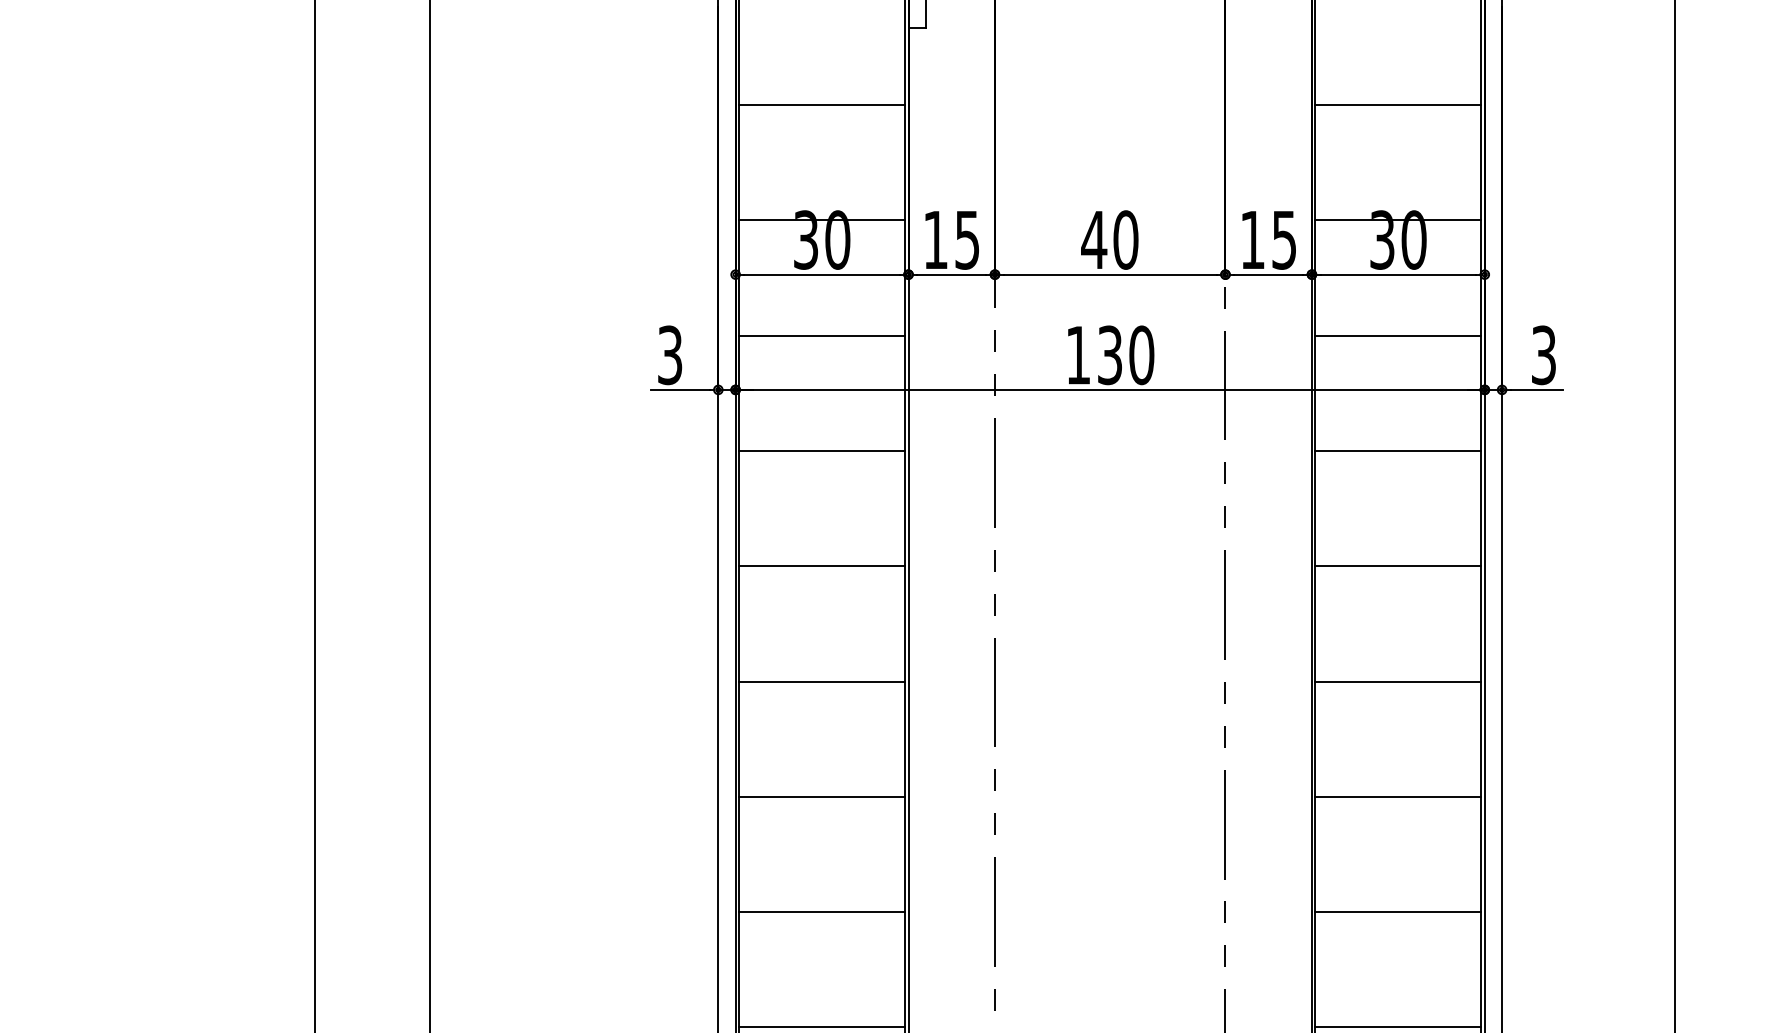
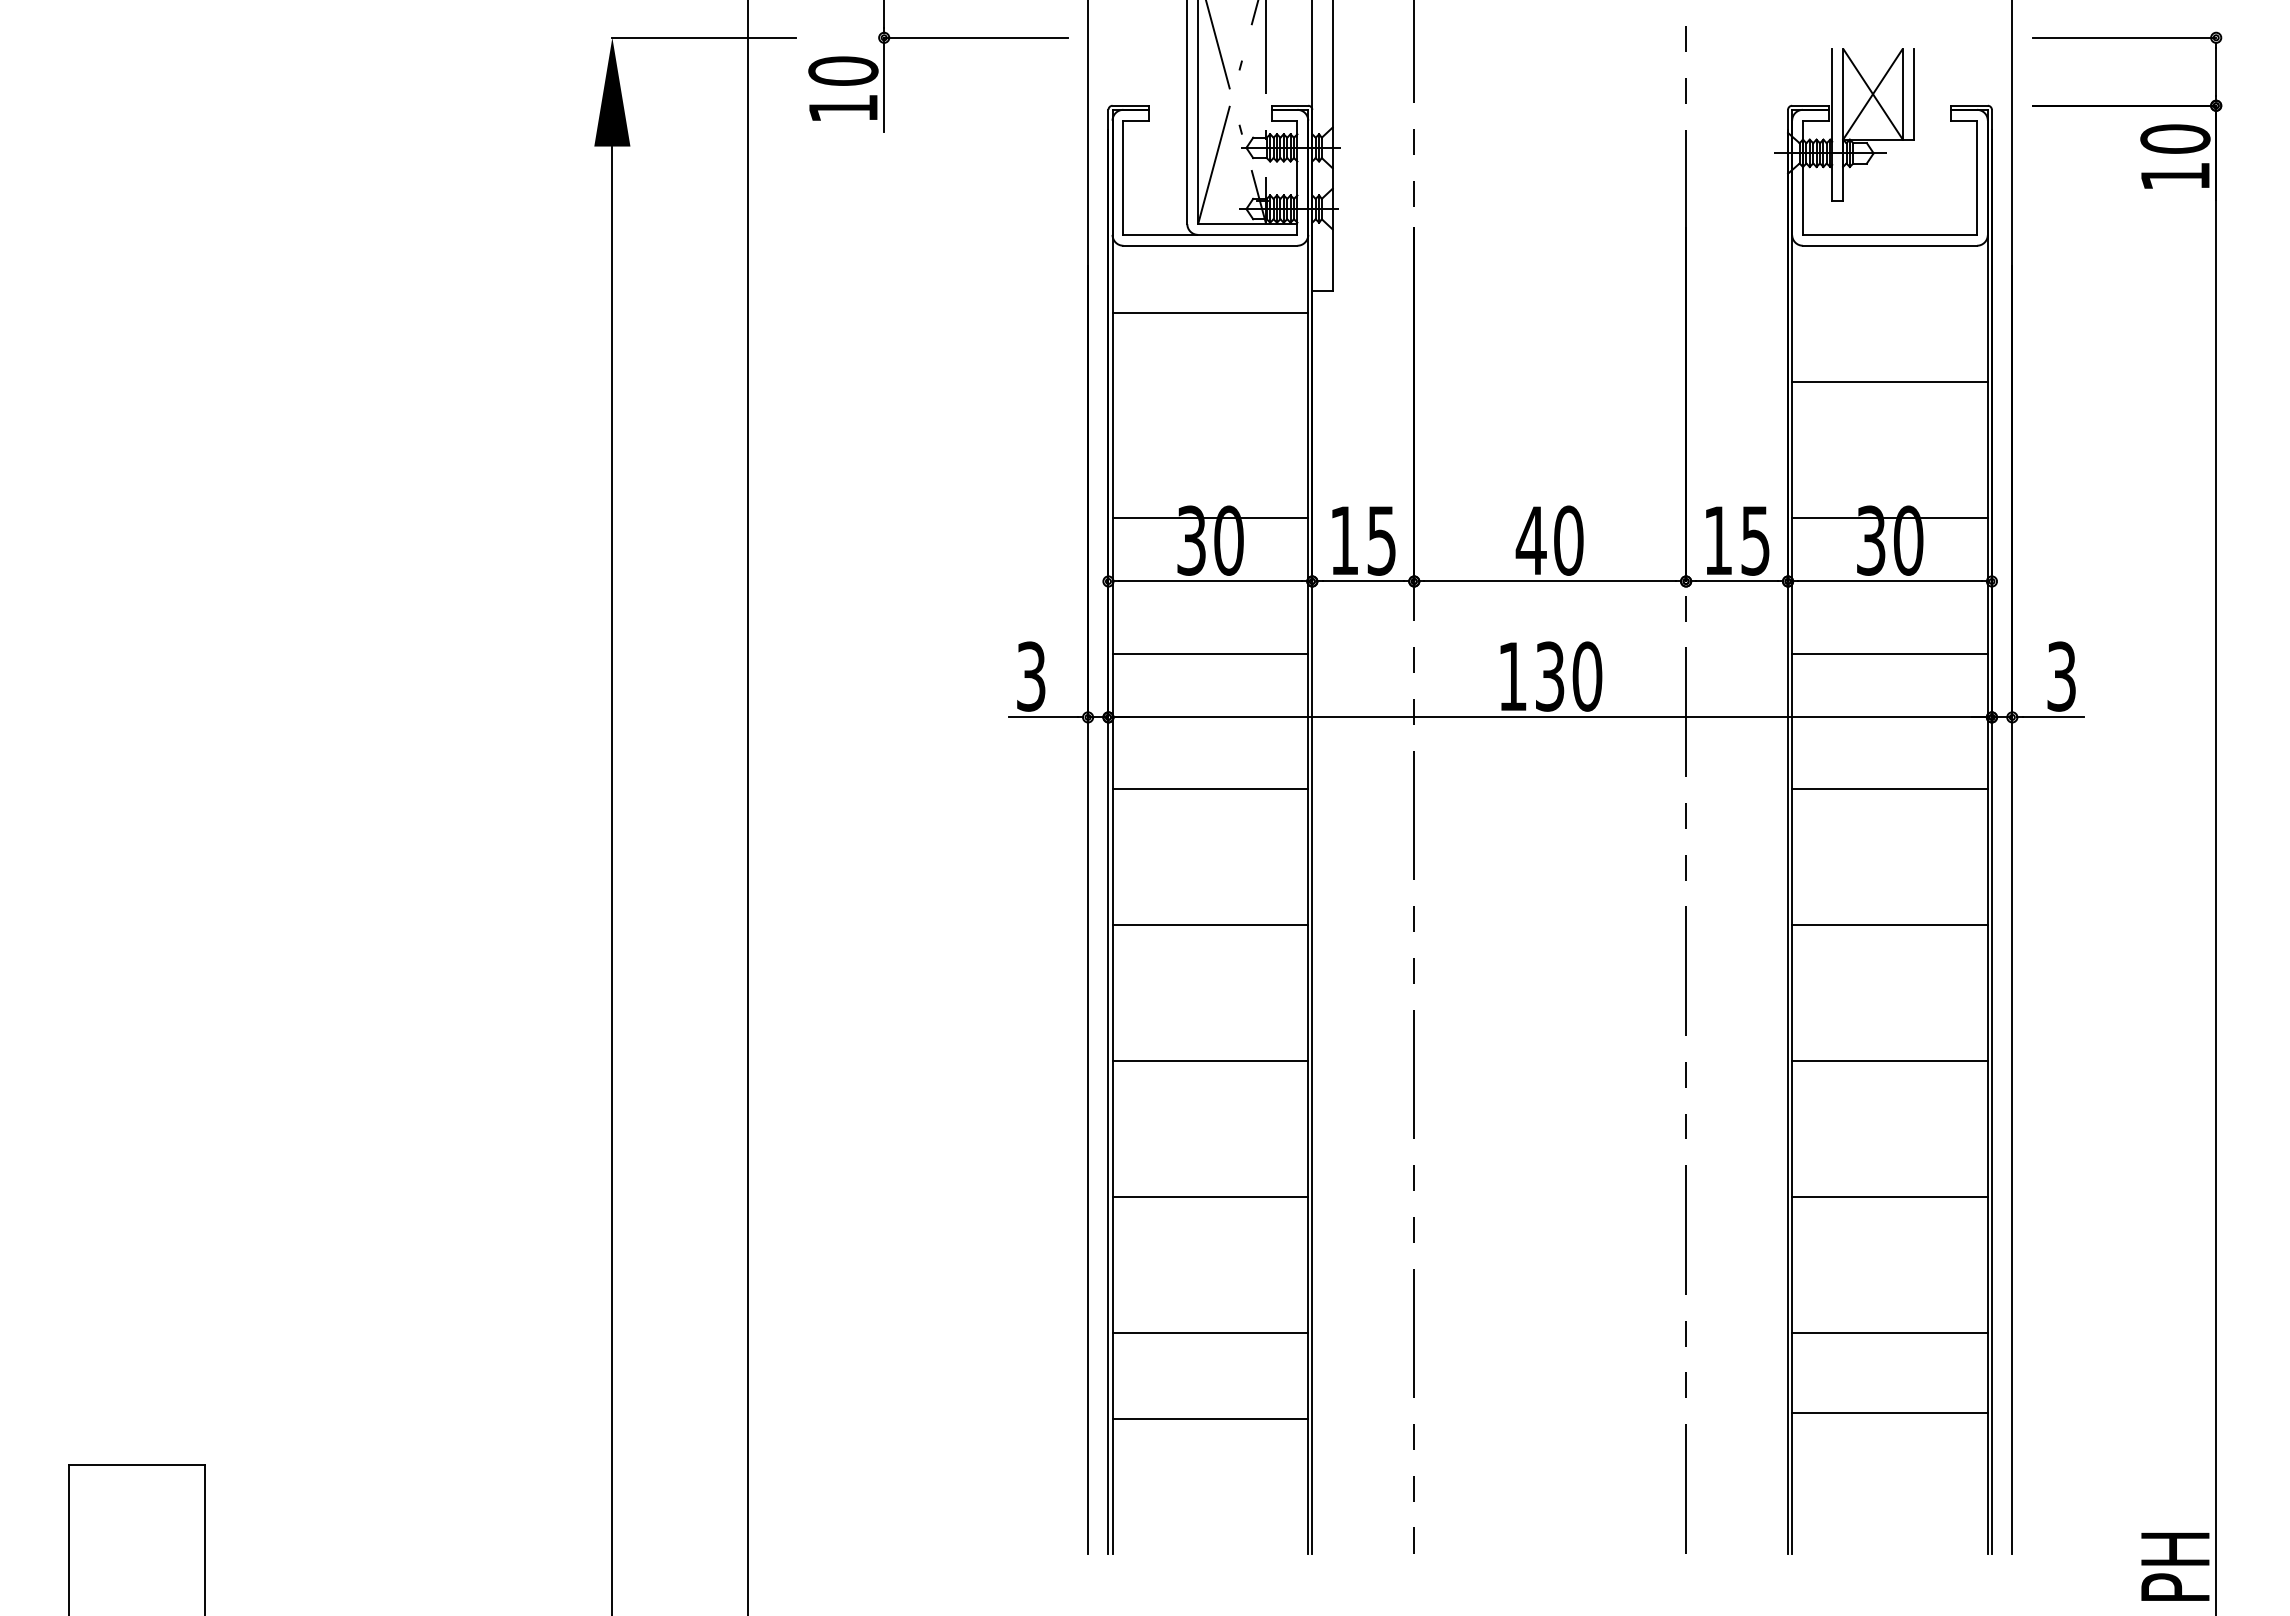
line: (822, 105) -> (1210, 312), moved
line: (822, 1027) -> (1210, 1419), moved
line: (1397, 1027) -> (1889, 1413), moved

